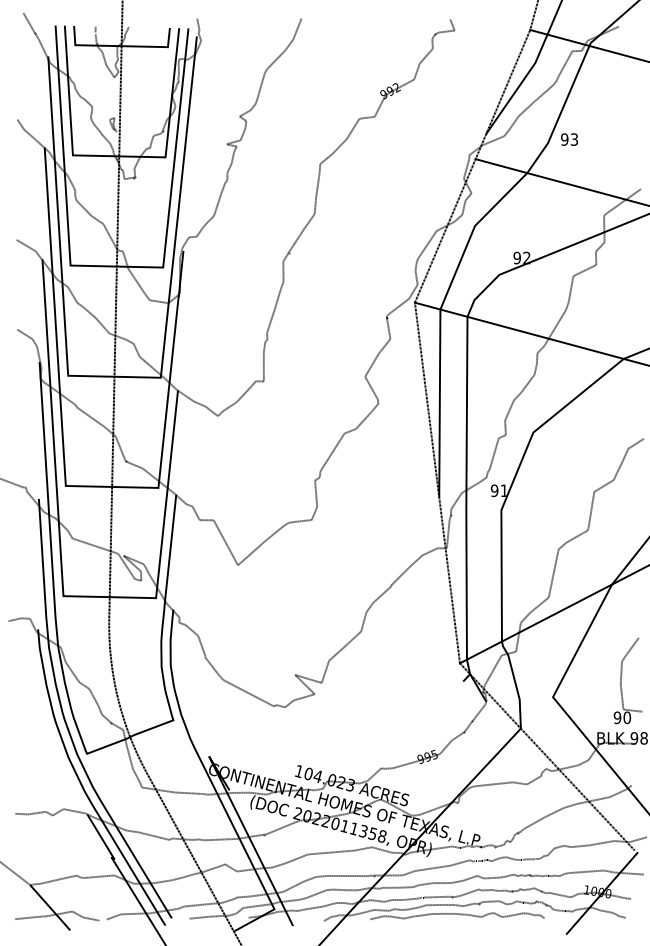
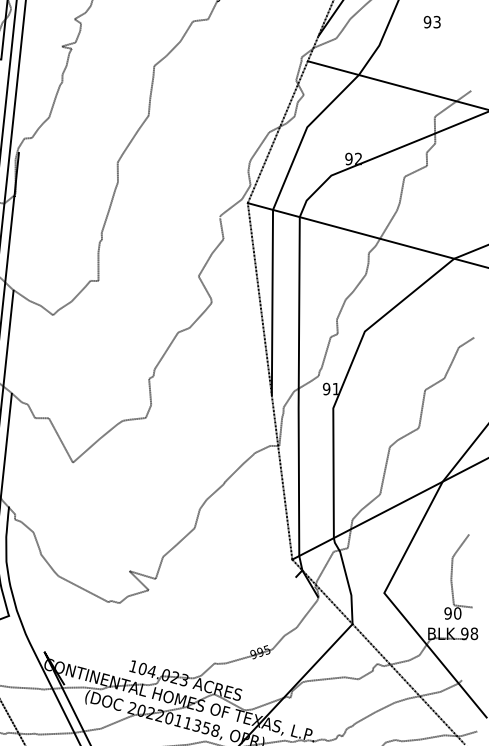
text: (569, 139) -> (432, 22), moved

